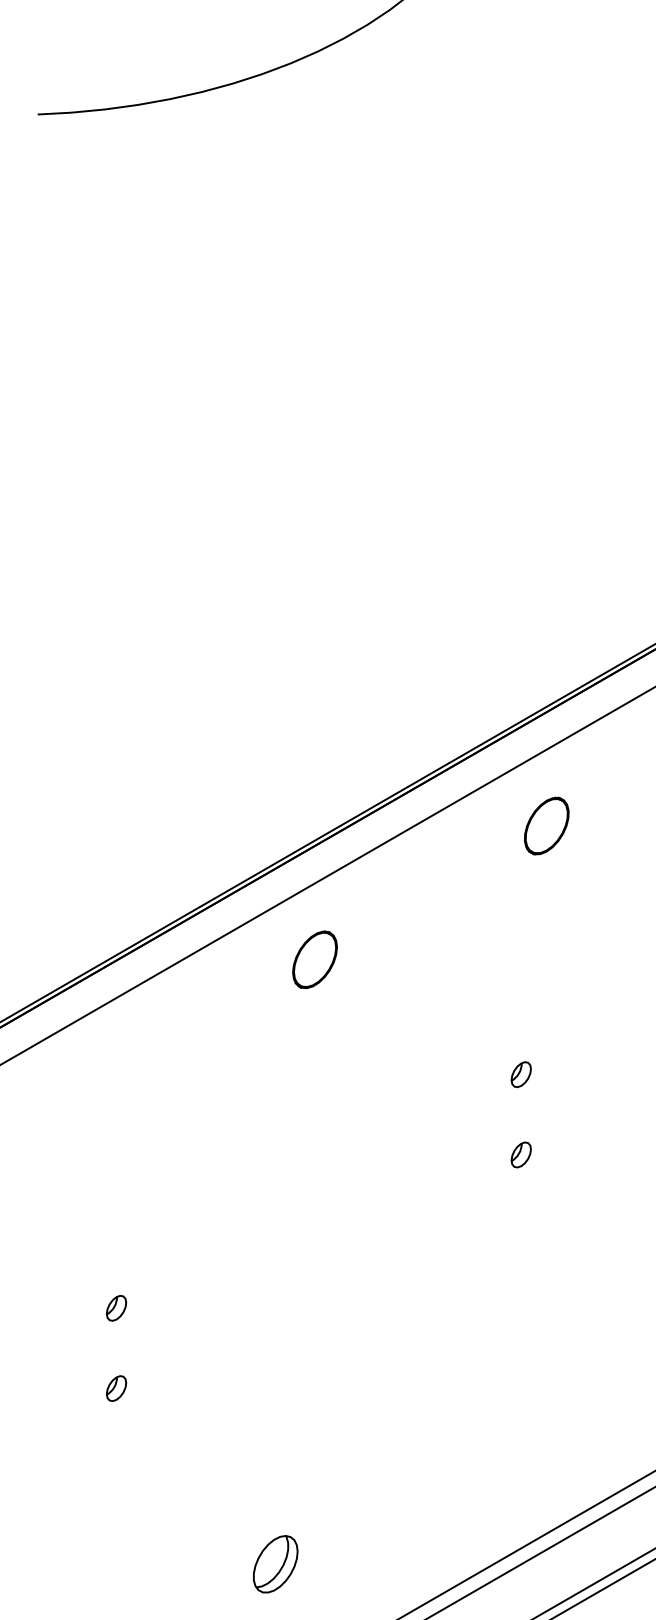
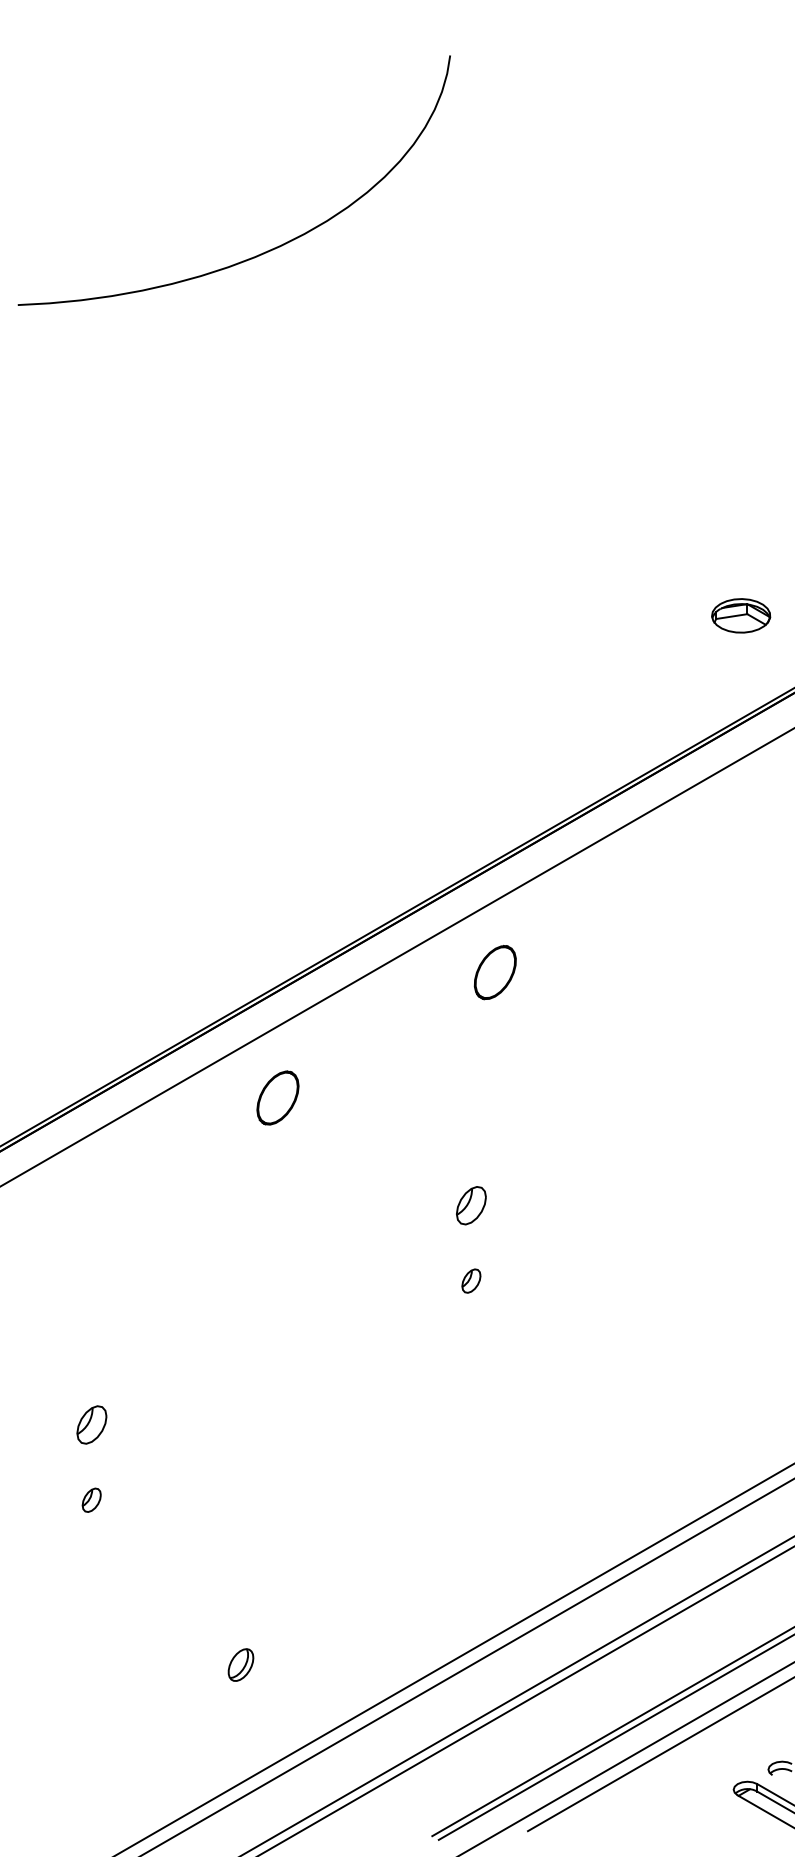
part: (521, 1074) -> (471, 1205), size x1.6
part: (116, 1307) -> (91, 1424), size x1.6
part: (275, 1563) -> (240, 1664), size x0.6

